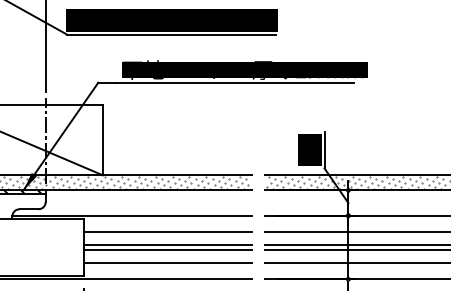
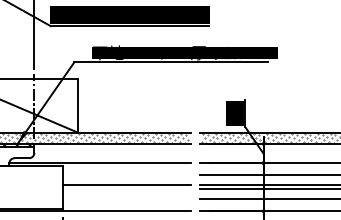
line: (167, 232) -> (126, 175), removed
line: (167, 250) -> (126, 189), removed
line: (167, 263) -> (126, 199), removed

